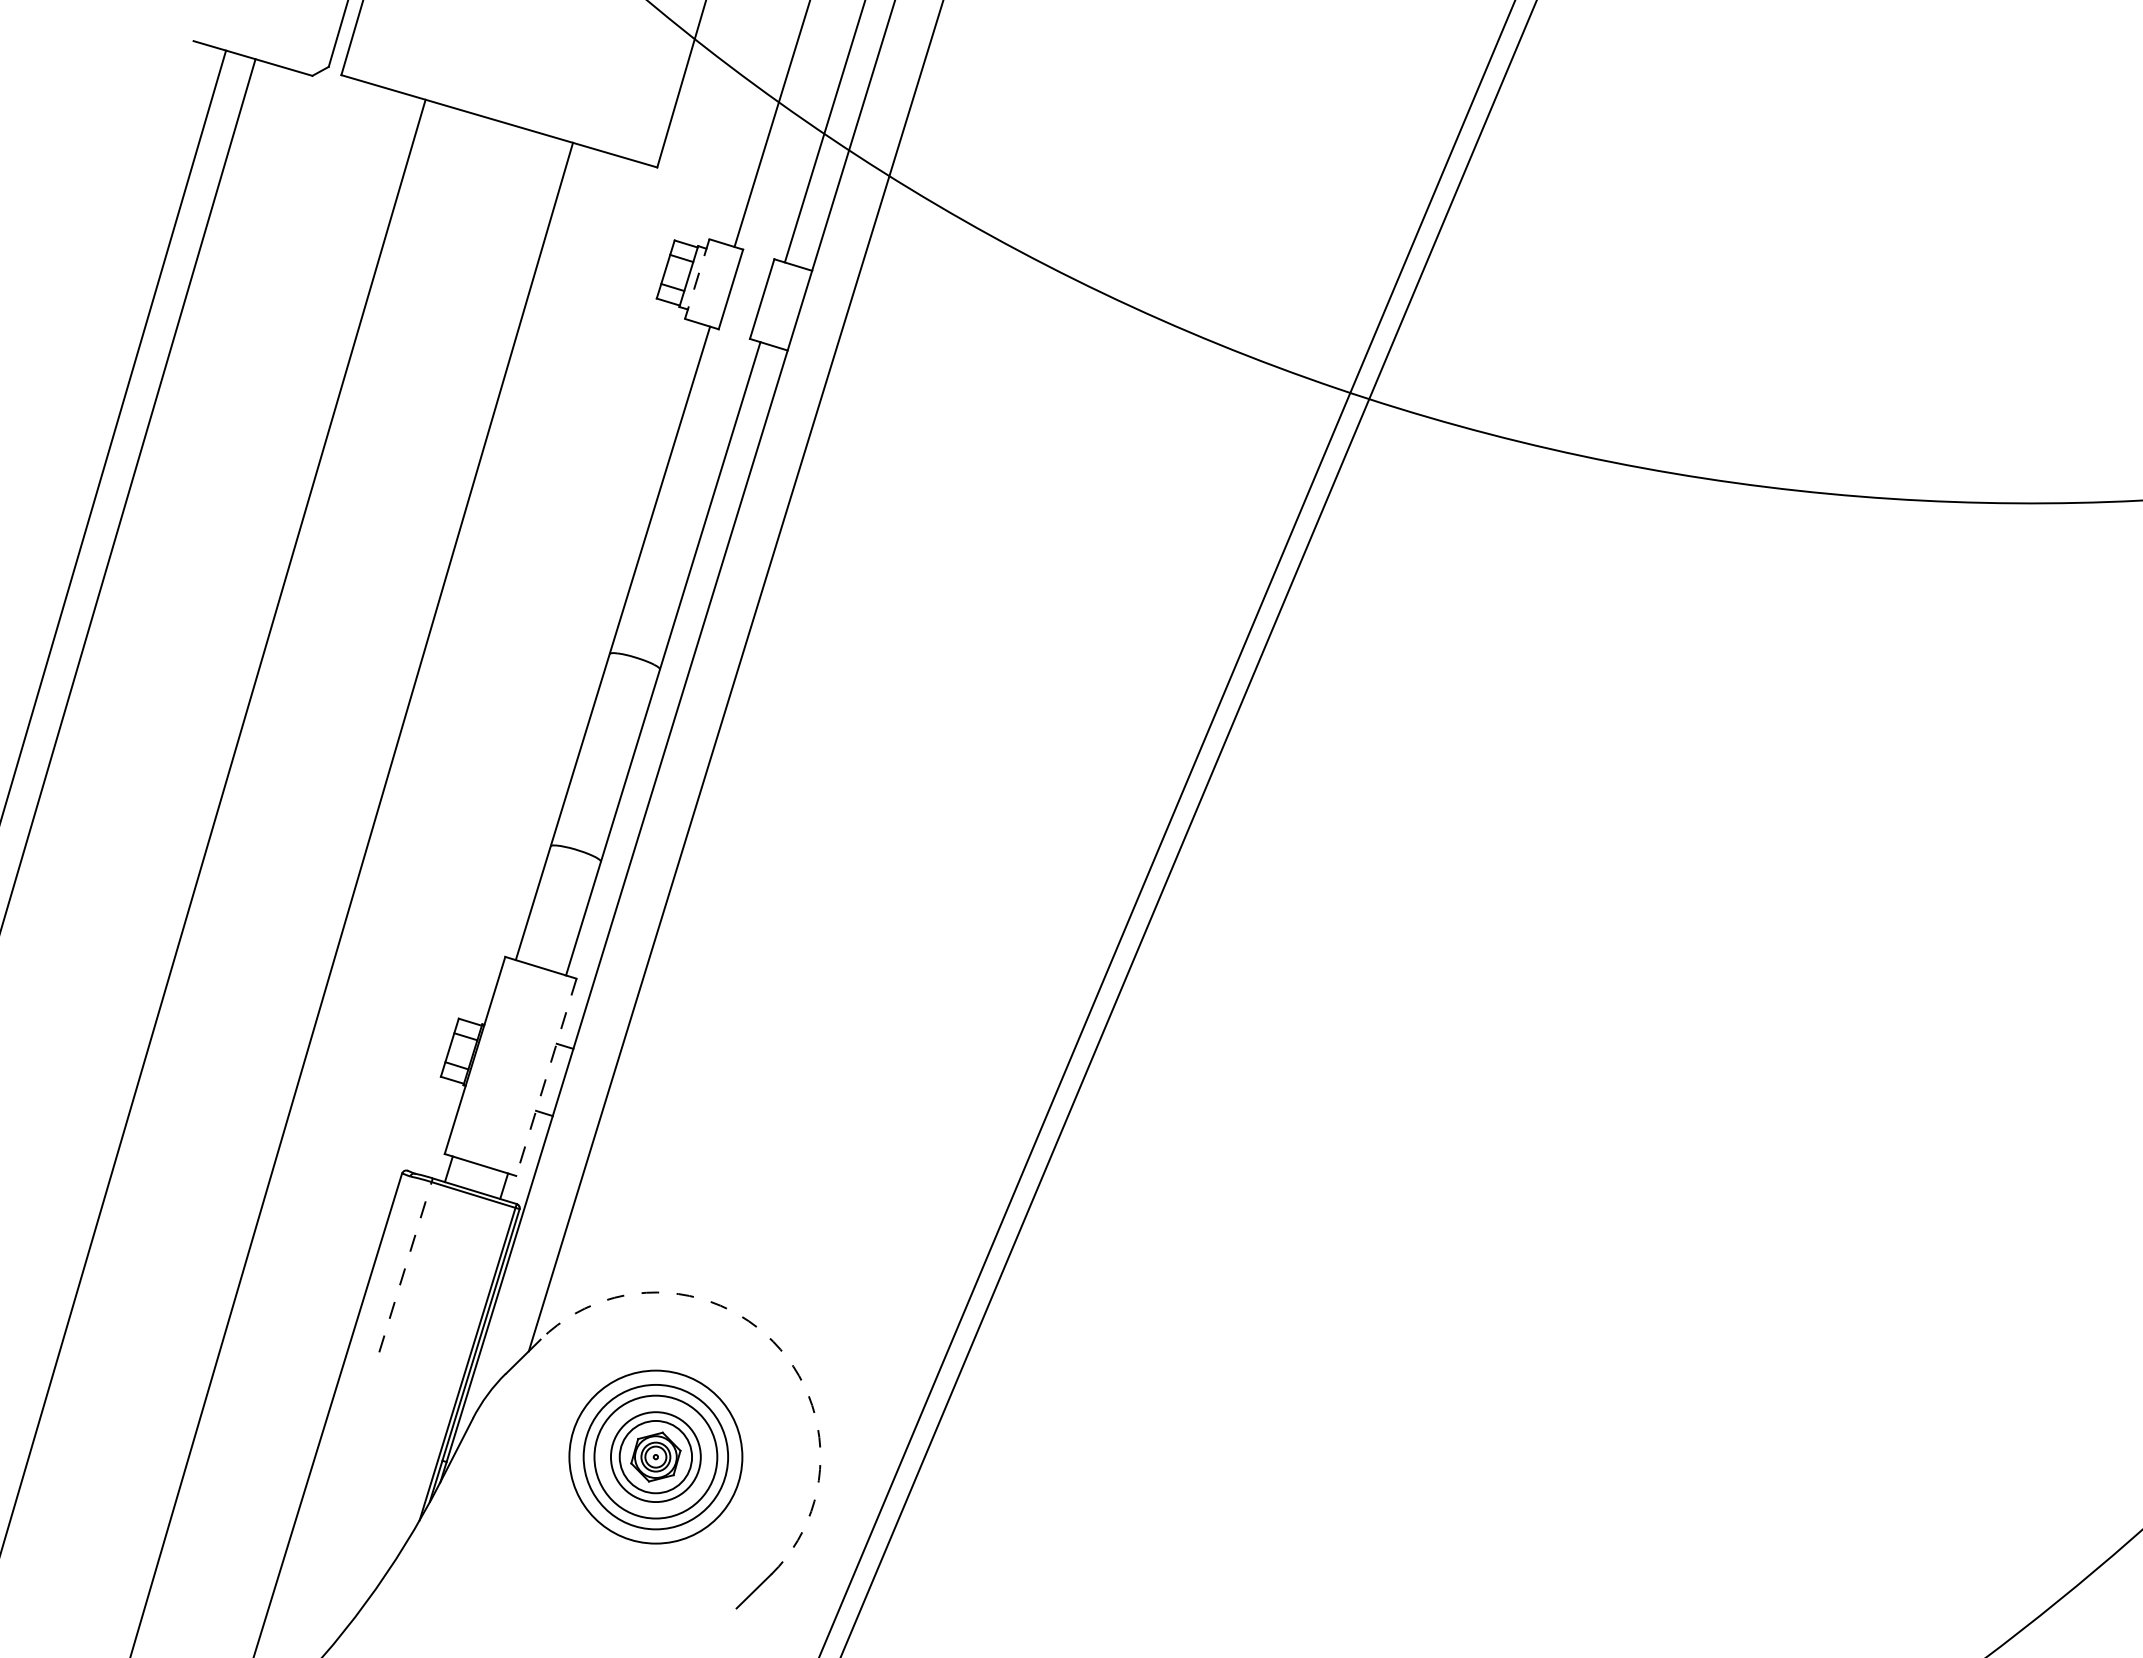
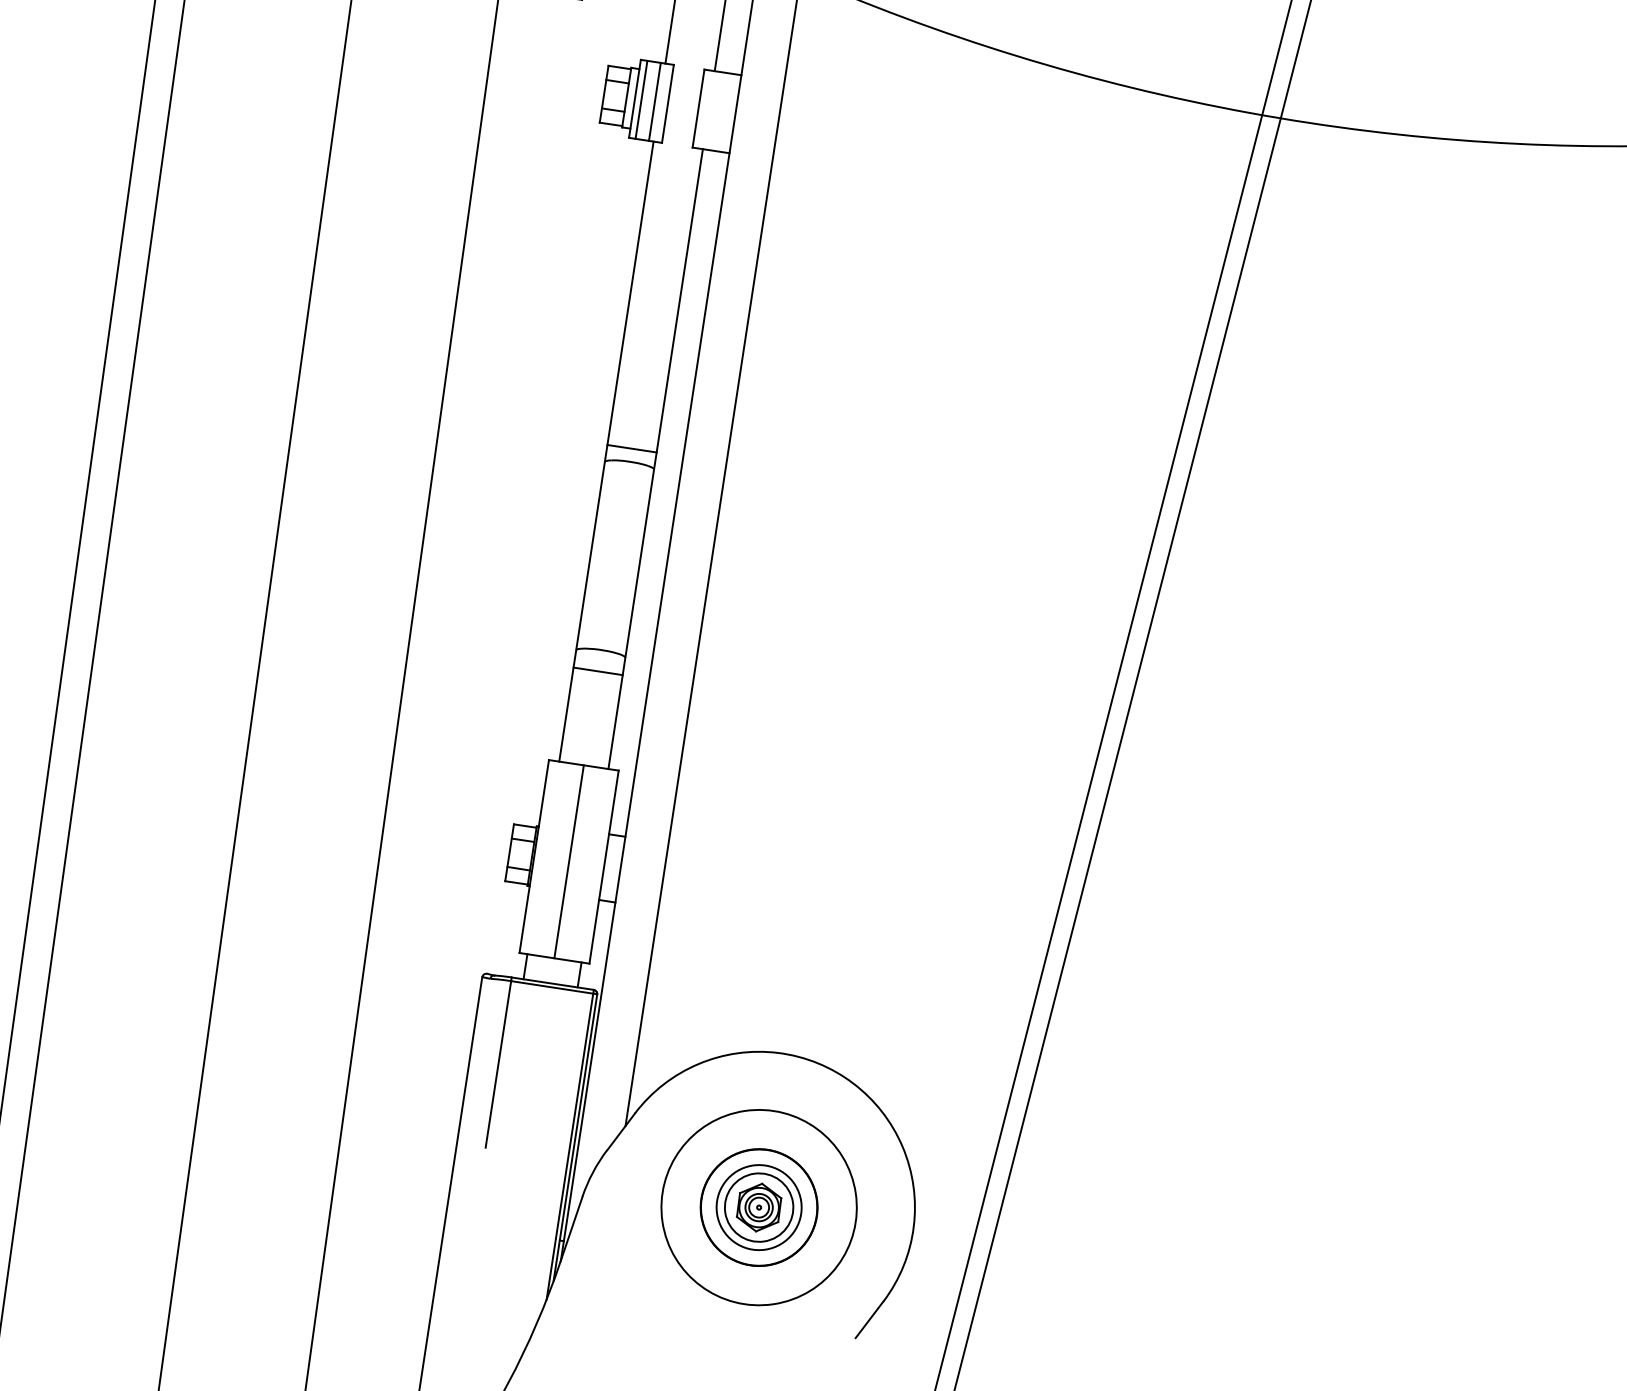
line: (697, 279) -> (635, 99), dashed -> solid
line: (703, 281) -> (641, 100), added
line: (717, 285) -> (654, 102), added
line: (640, 644) -> (632, 448), added
line: (570, 871) -> (598, 671), added
line: (510, 1065) -> (568, 861), added
line: (546, 1077) -> (604, 867), dashed -> solid
line: (406, 1265) -> (499, 1062), dashed -> solid
arc: (773, 1341) -> (853, 1083), dashed -> solid
circle: (655, 1456) -> (758, 1207), size x0.71
circle: (655, 1456) -> (758, 1207), size x1.43

